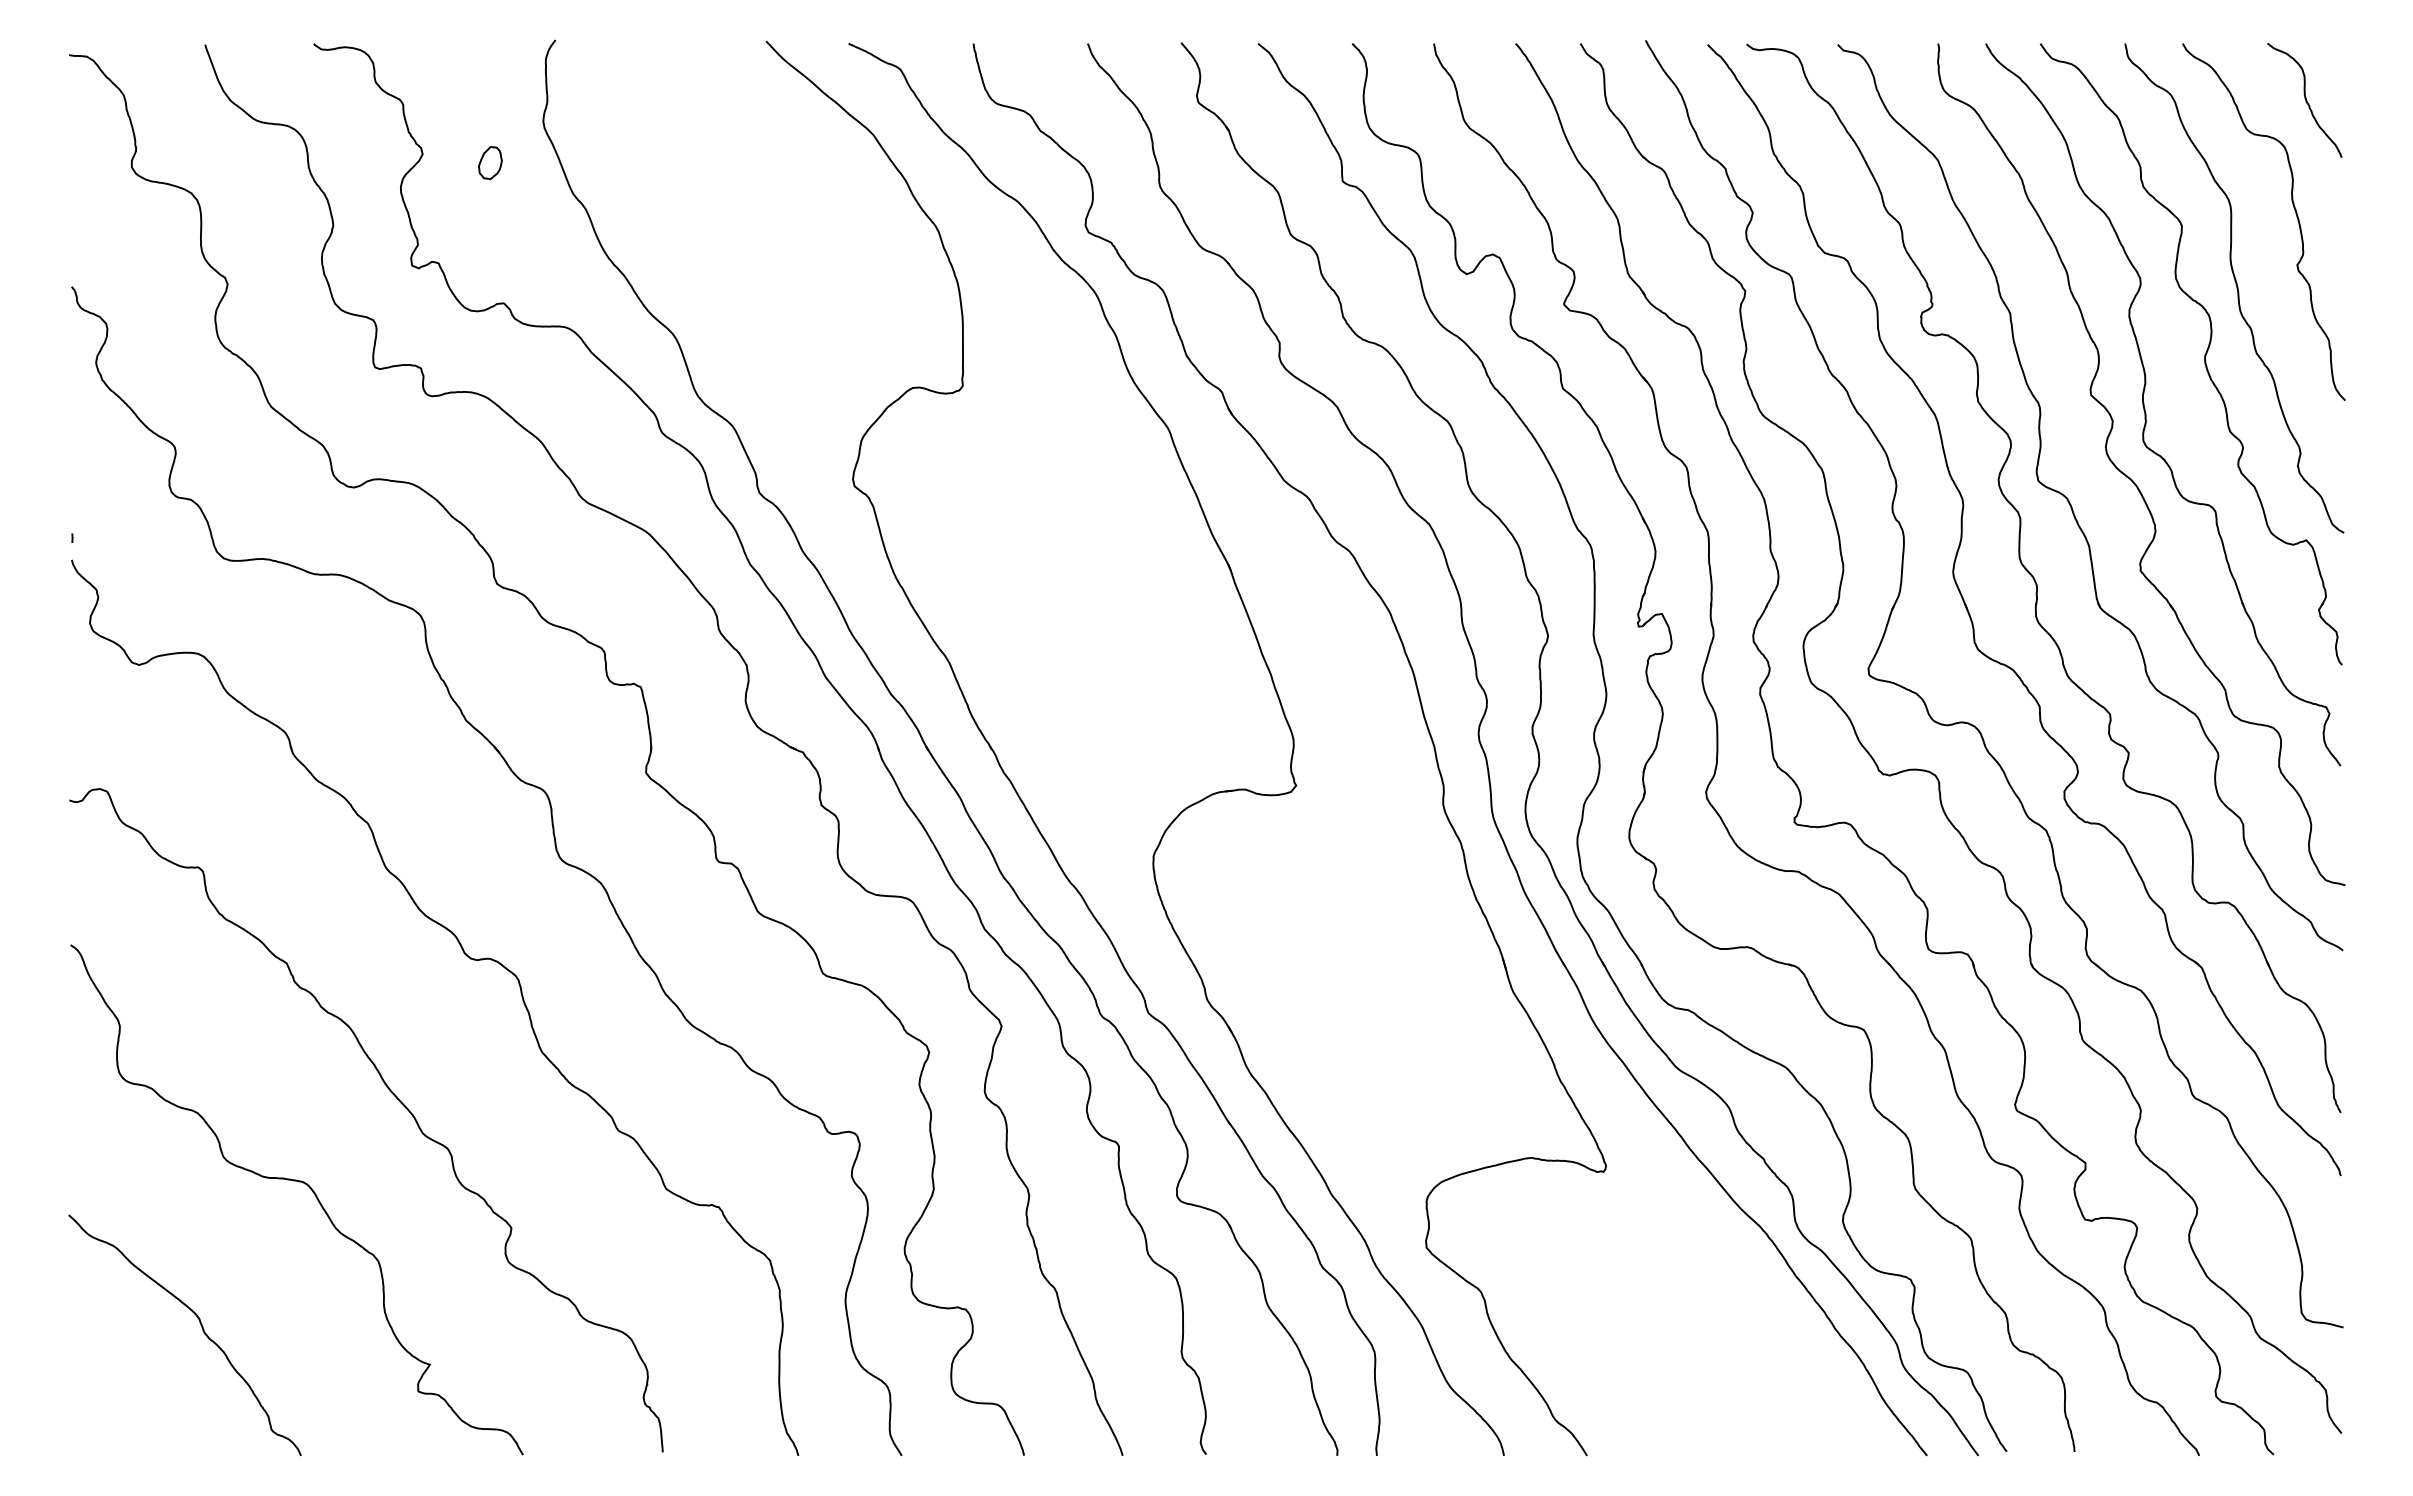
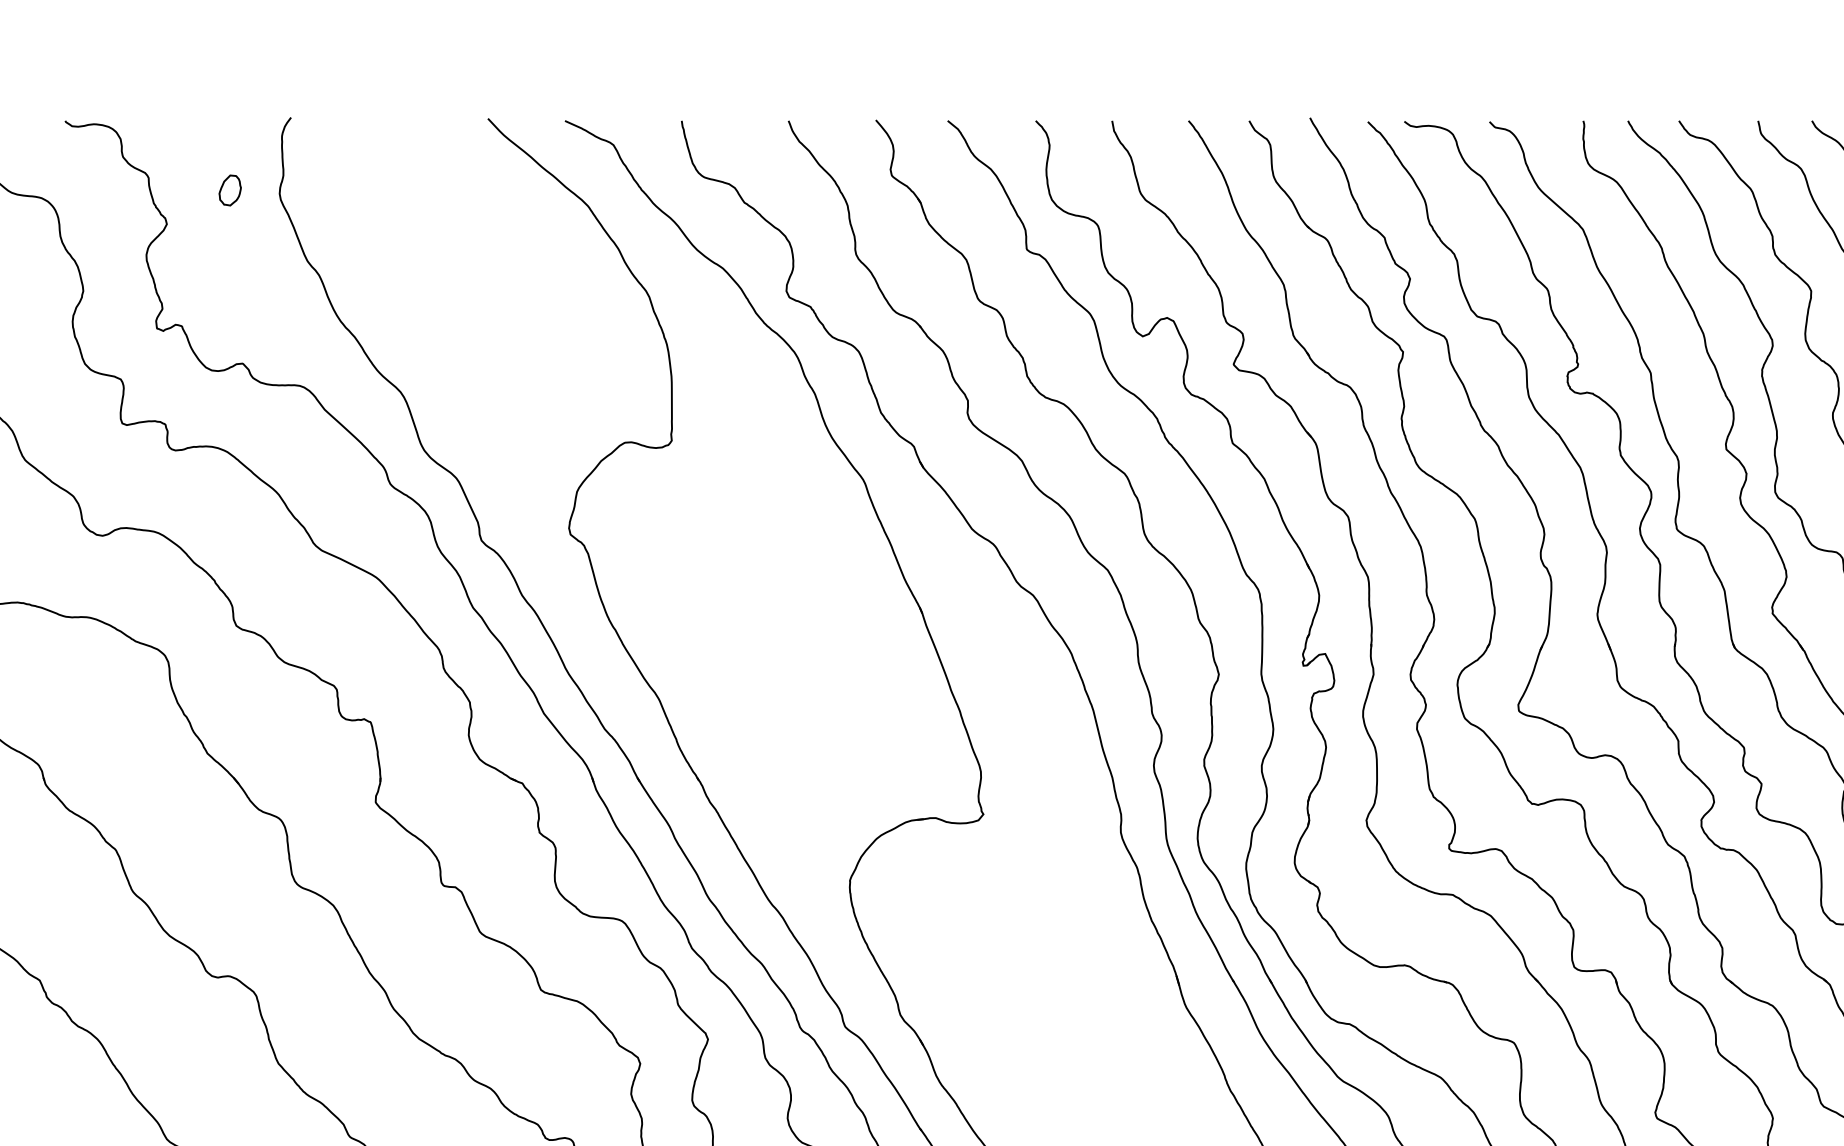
part: (490, 163) -> (230, 190), moved

